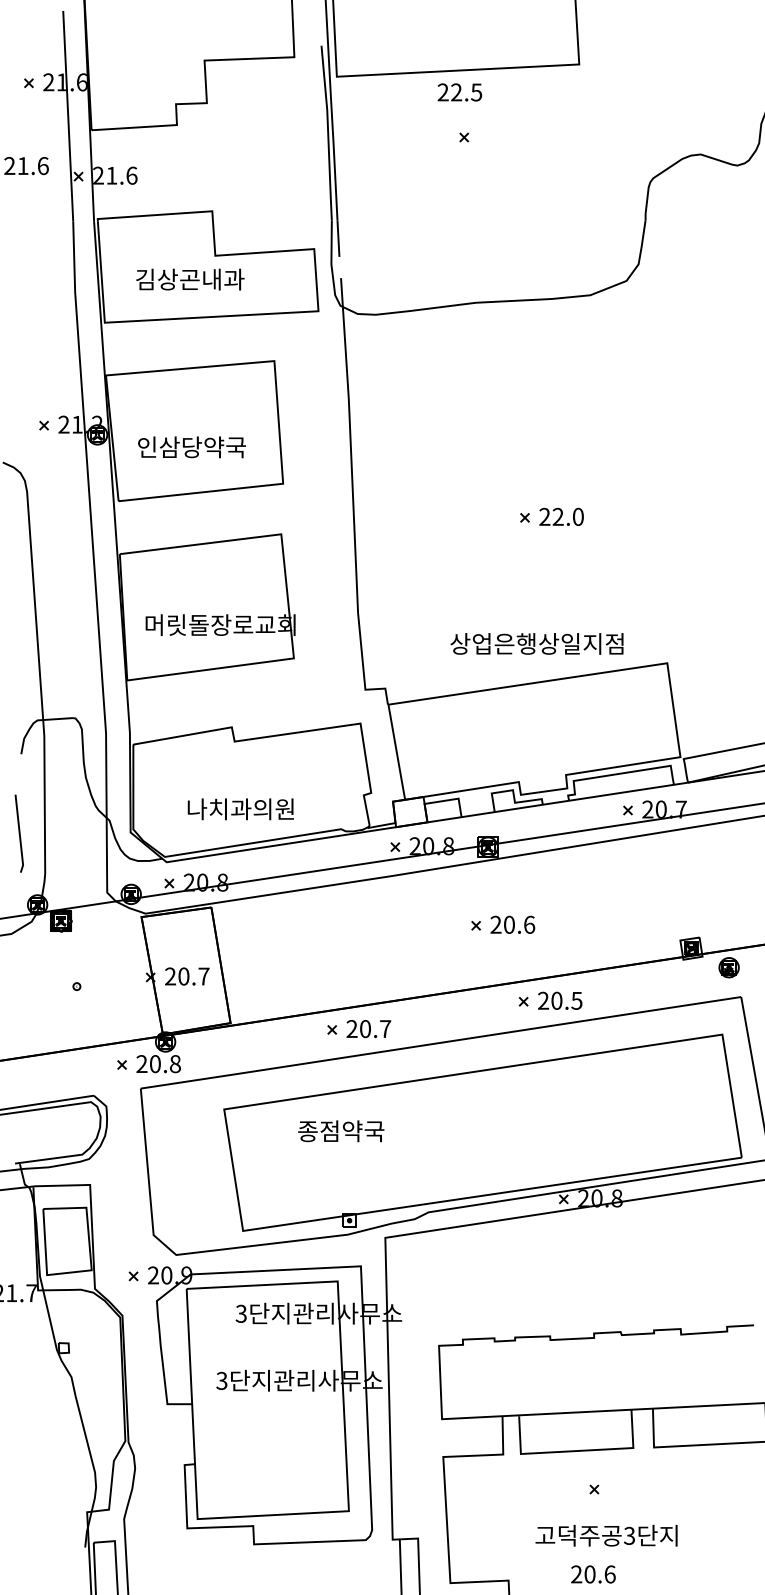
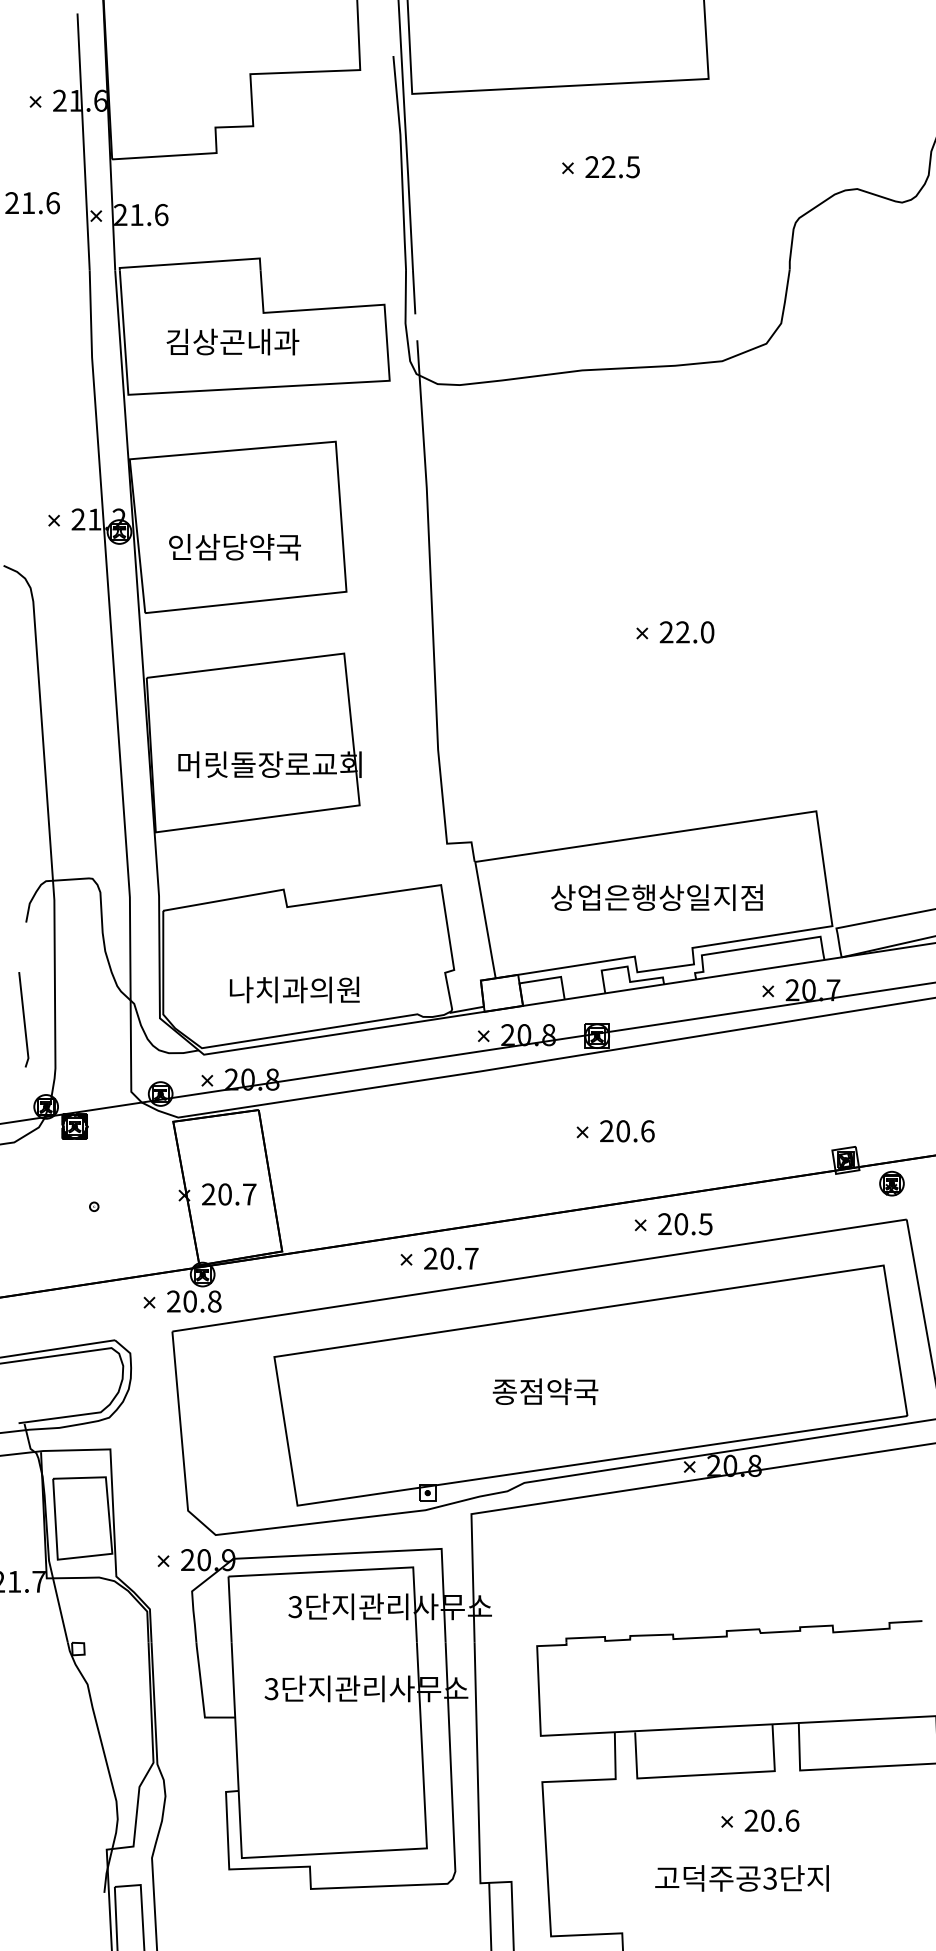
text: (459, 92) -> (612, 167), moved
text: (536, 643) -> (656, 897), moved
text: (341, 1131) -> (545, 1391), moved
text: (593, 1574) -> (771, 1820), moved

